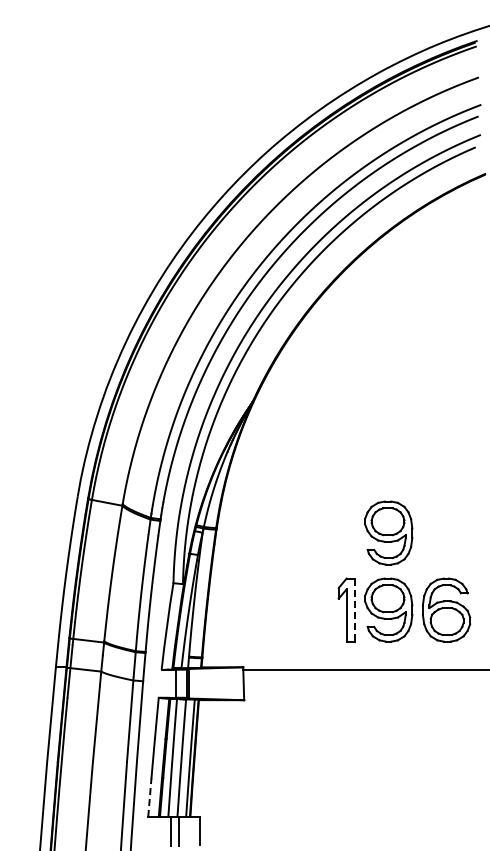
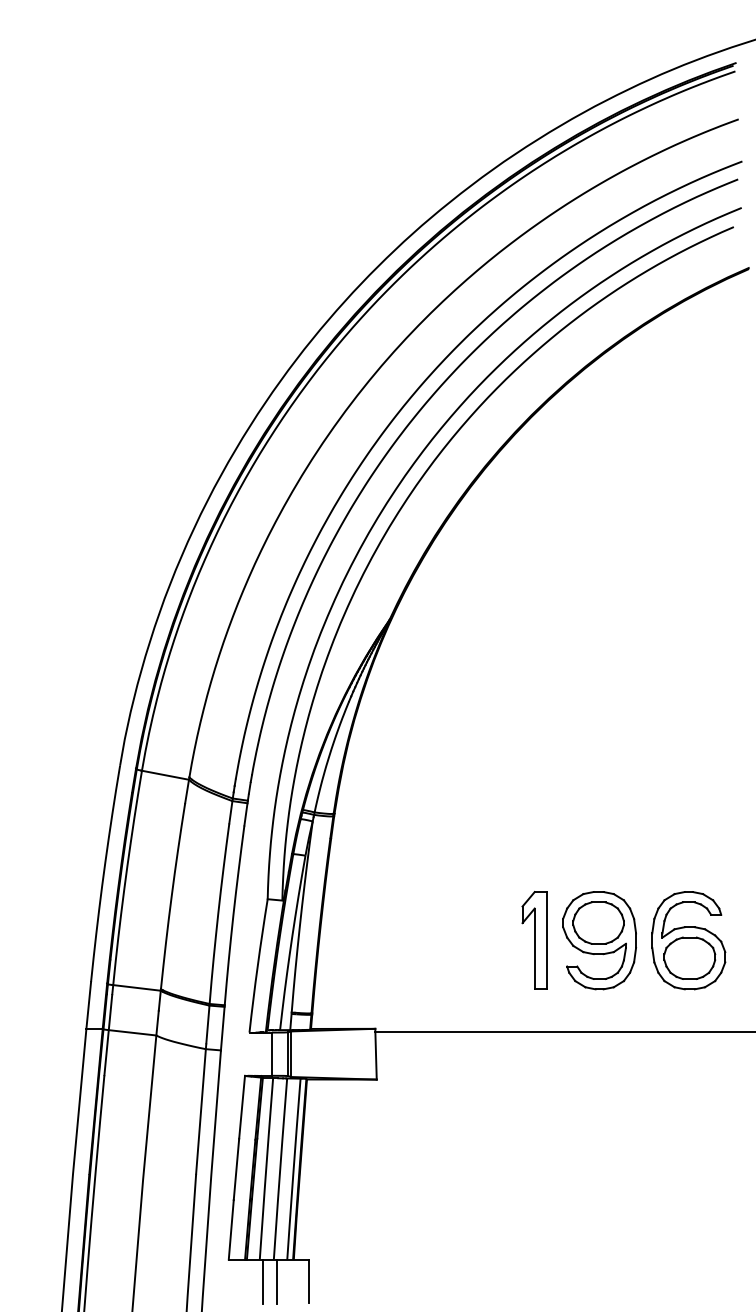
part: (388, 532) -> (599, 820), removed
line: (354, 610) -> (546, 941), dashed -> solid
line: (149, 797) -> (230, 1229), dashed -> solid

